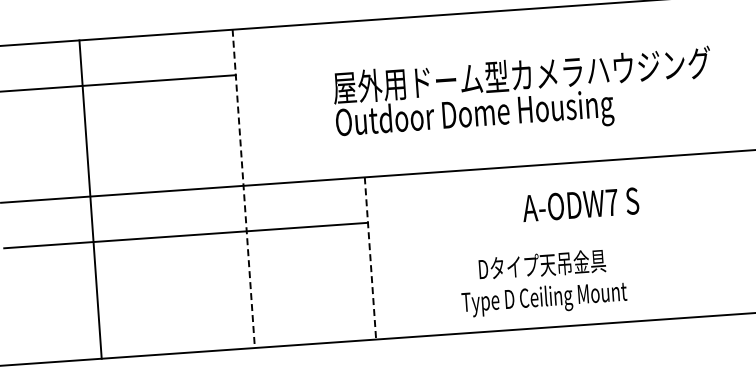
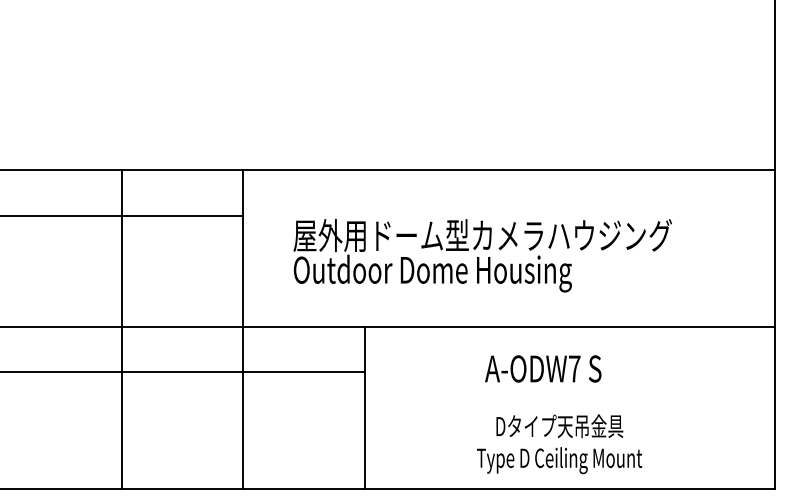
text: (523, 95) -> (482, 255), moved
line: (244, 188) -> (243, 329), dashed -> solid
line: (90, 199) -> (121, 329), moved
text: (580, 204) -> (543, 368), moved
line: (370, 259) -> (364, 408), dashed -> solid
text: (543, 283) -> (559, 444), moved

